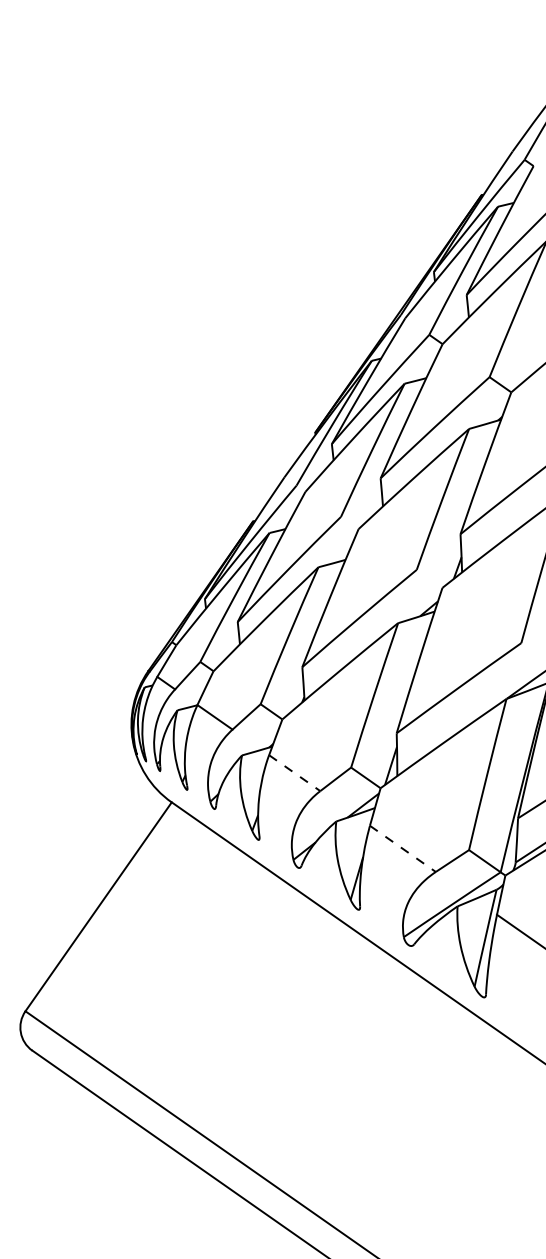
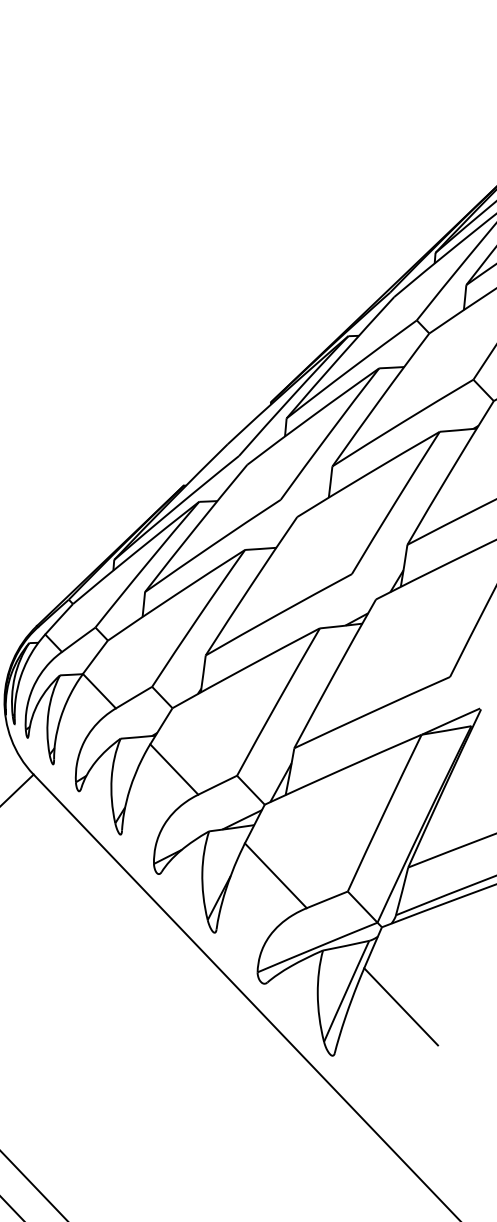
line: (295, 773) -> (175, 770), dashed -> solid
line: (403, 849) -> (276, 876), dashed -> solid

